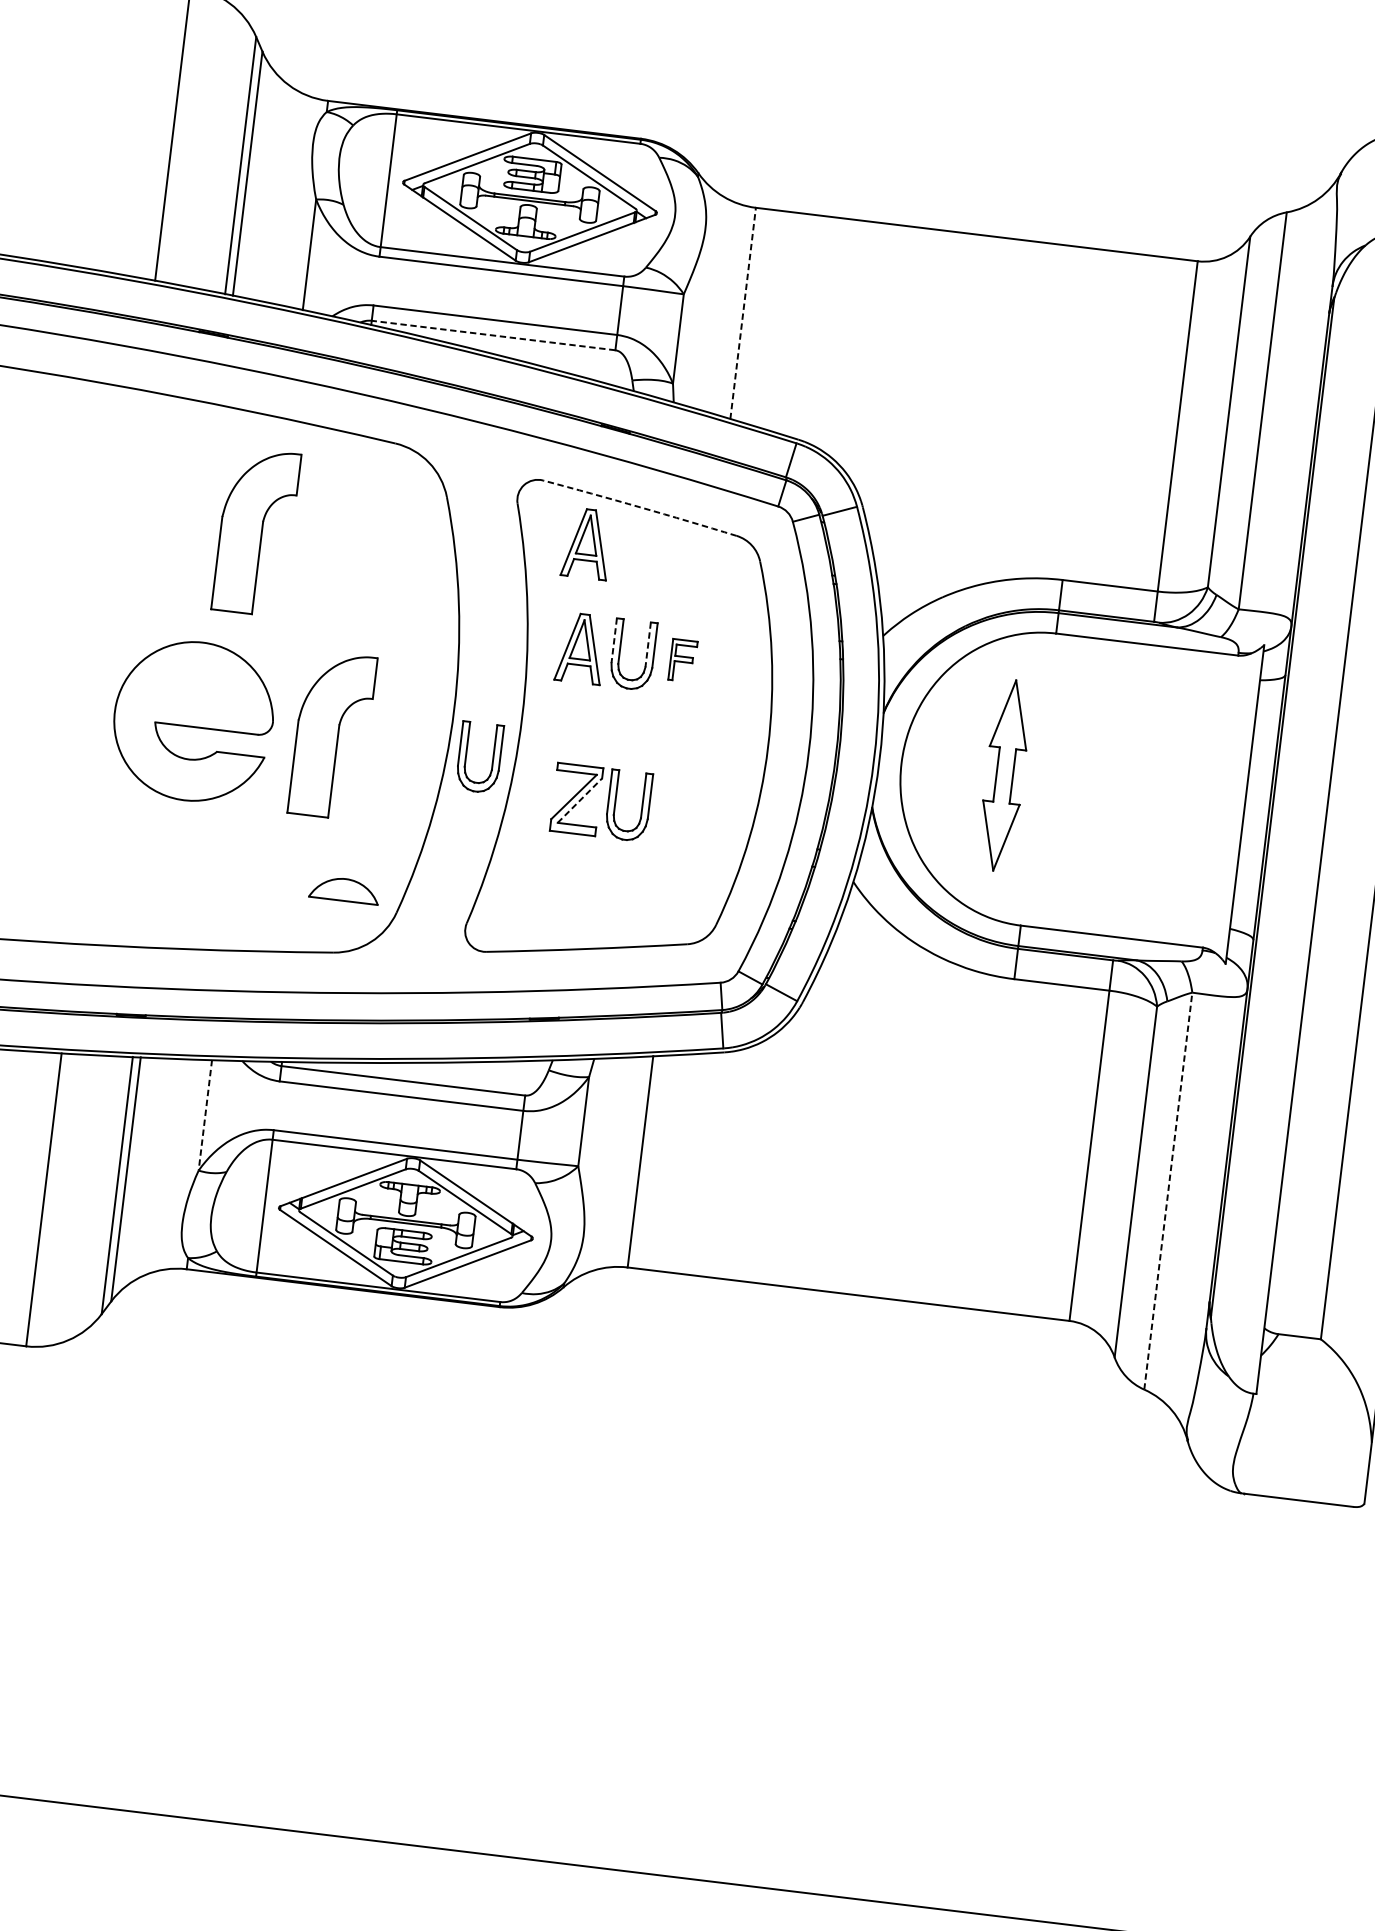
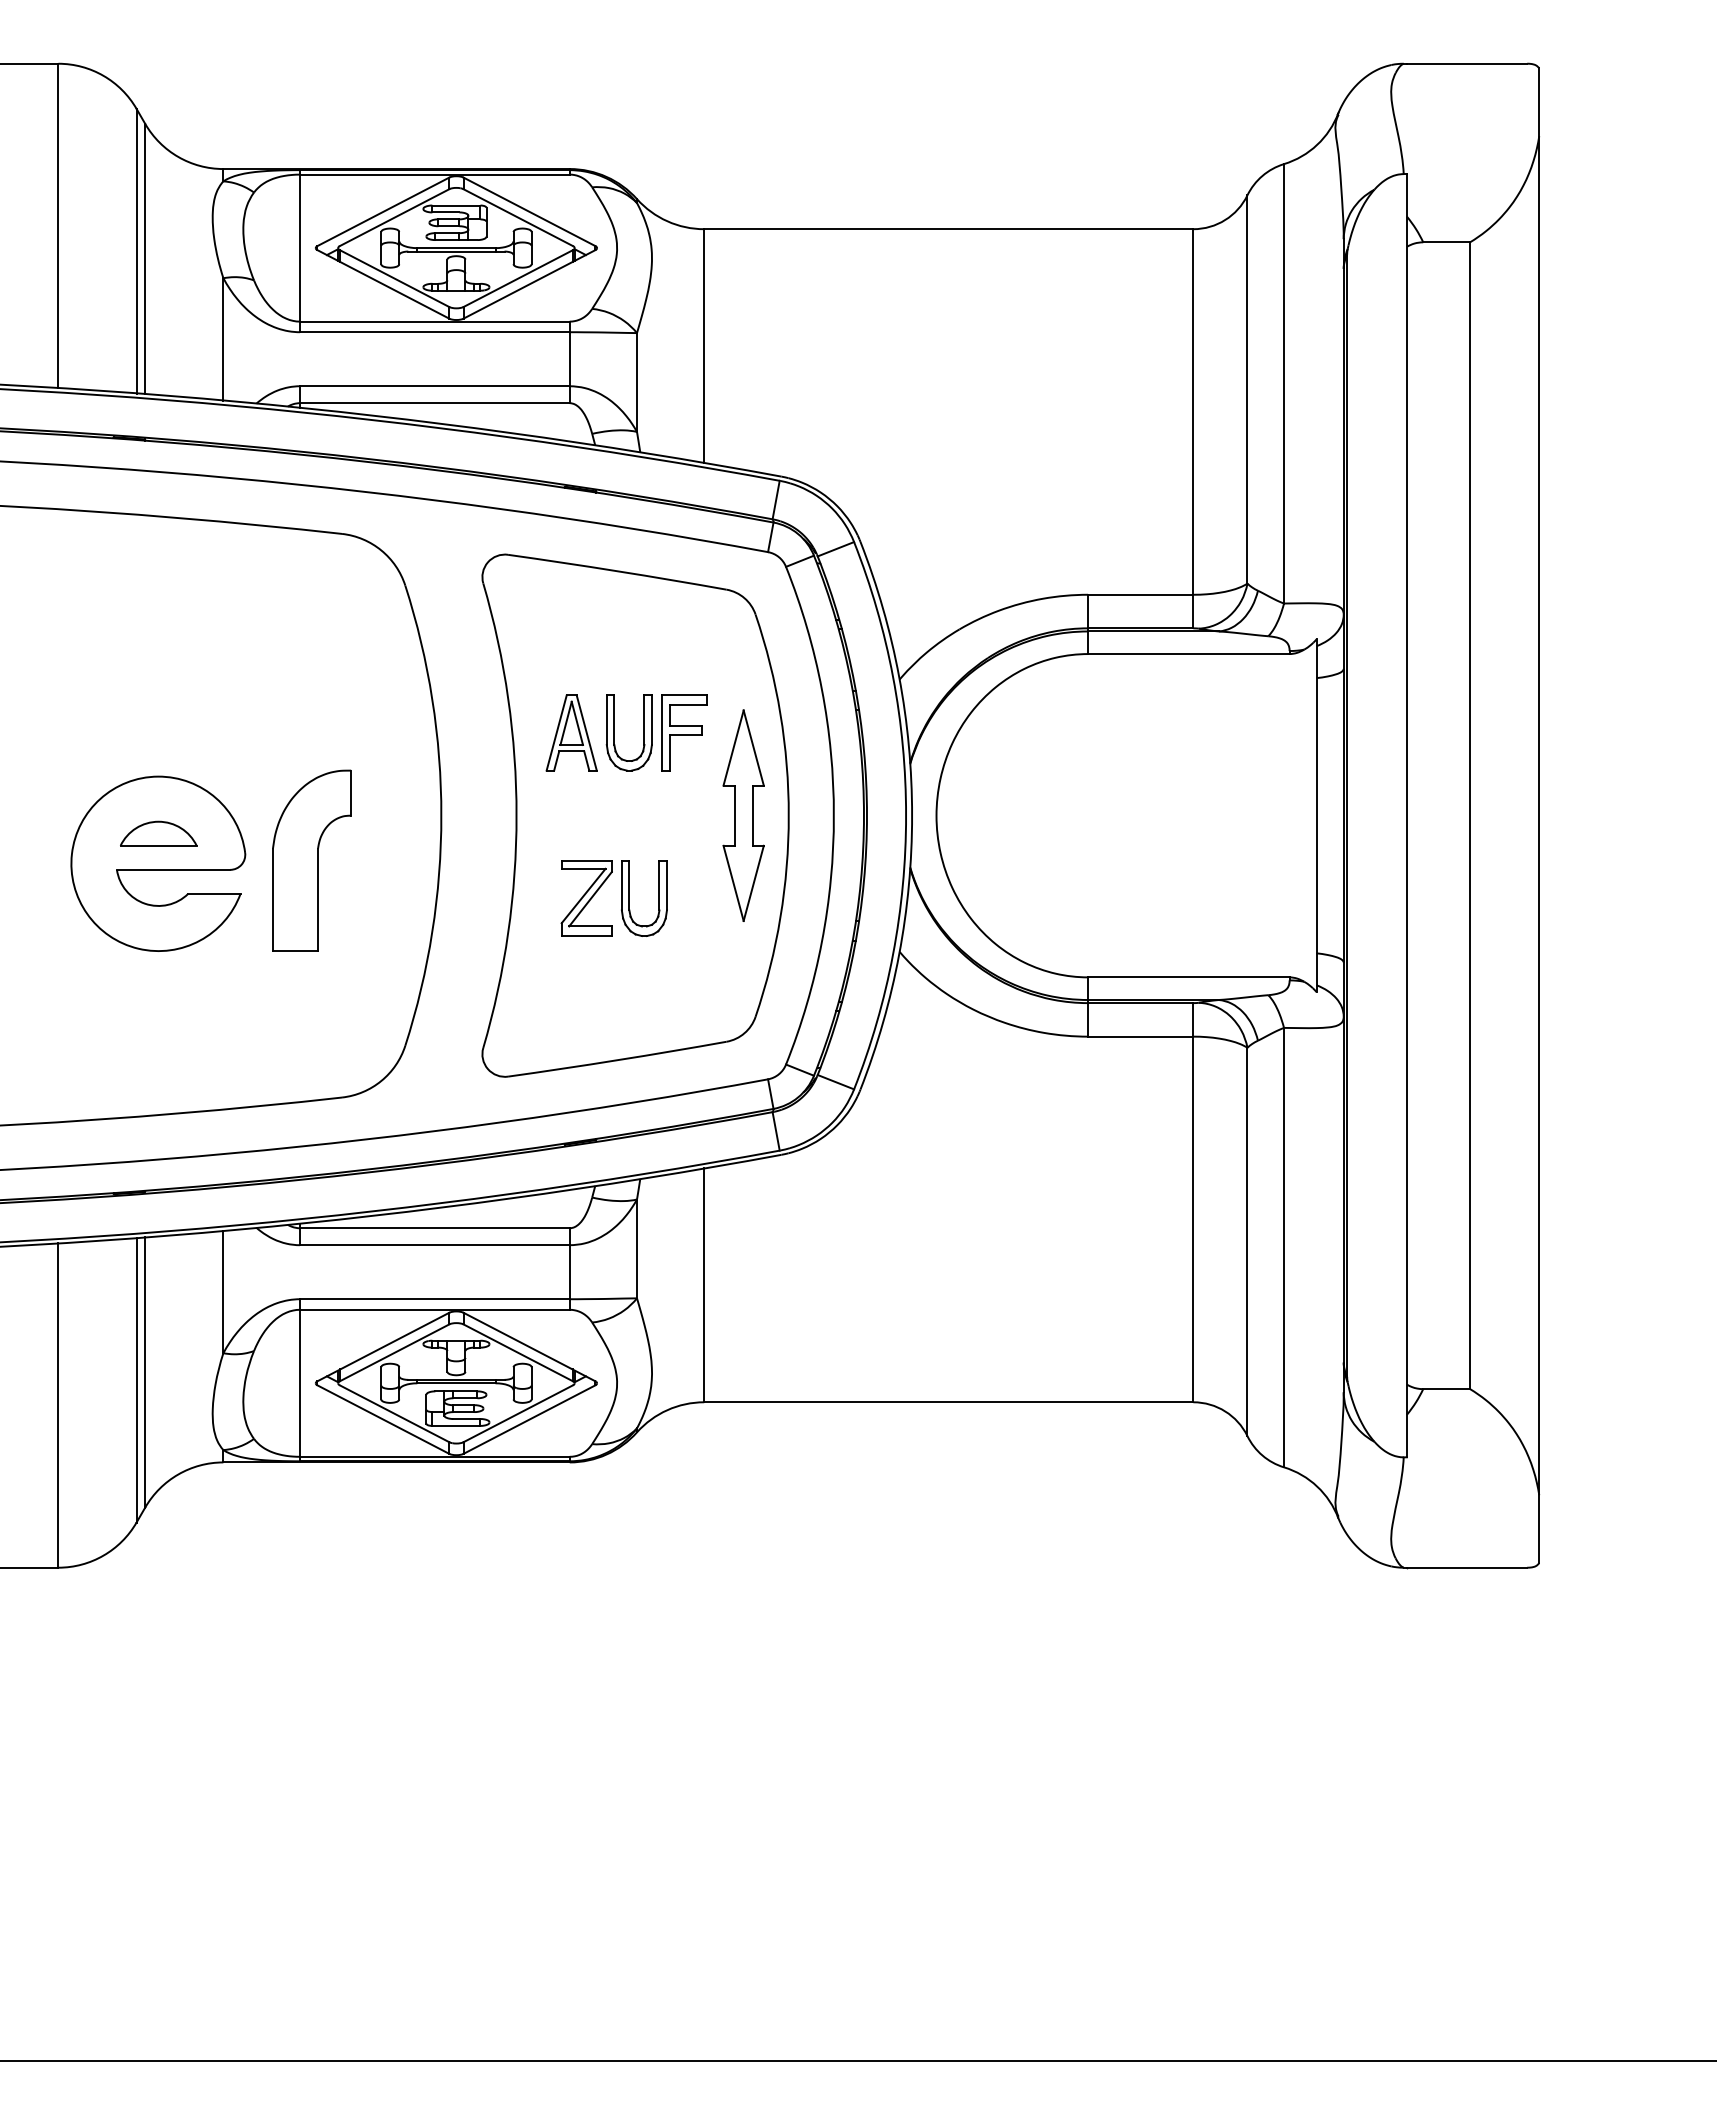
line: (743, 313) -> (704, 346), dashed -> solid
line: (493, 335) -> (434, 403), dashed -> solid
arc: (640, 507) -> (617, 571), dashed -> solid
part: (255, 531) -> (201, 648), removed
part: (587, 543) -> (564, 617), removed
line: (613, 640) -> (606, 720), dashed -> solid
line: (648, 645) -> (644, 720), dashed -> solid
part: (683, 660) -> (684, 732), size x1.67
part: (492, 759) -> (489, 865), removed
part: (1004, 775) -> (743, 815), moved
line: (579, 800) -> (590, 899), dashed -> solid
part: (344, 889) -> (158, 833), moved
line: (205, 1115) -> (223, 1292), dashed -> solid
line: (1168, 1191) -> (1284, 1247), dashed -> solid

